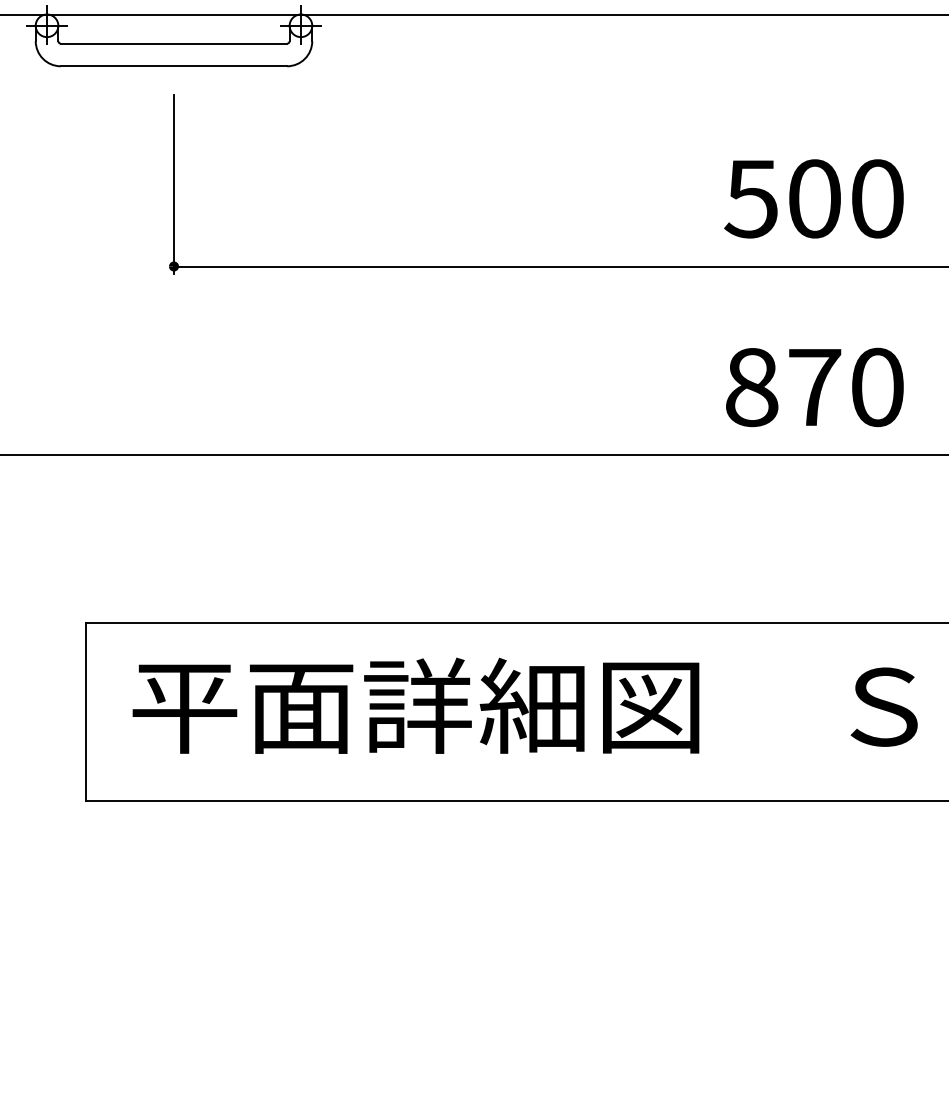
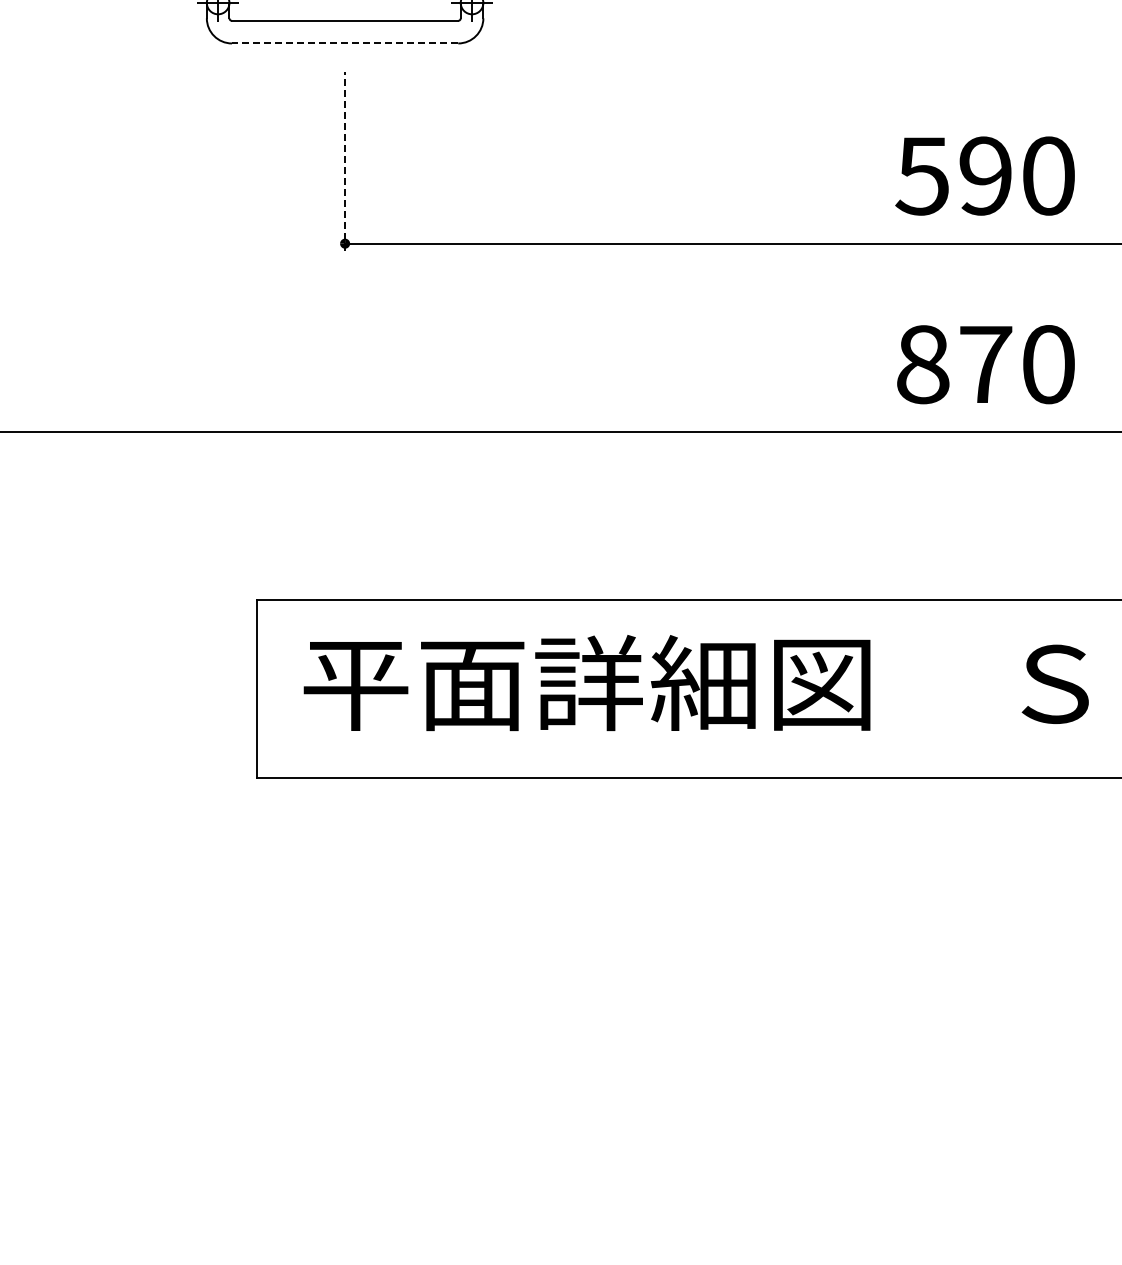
line: (173, 66) -> (344, 43), solid -> dashed
line: (174, 184) -> (345, 161), solid -> dashed
text: (814, 198) -> (985, 175), 500 -> 590

